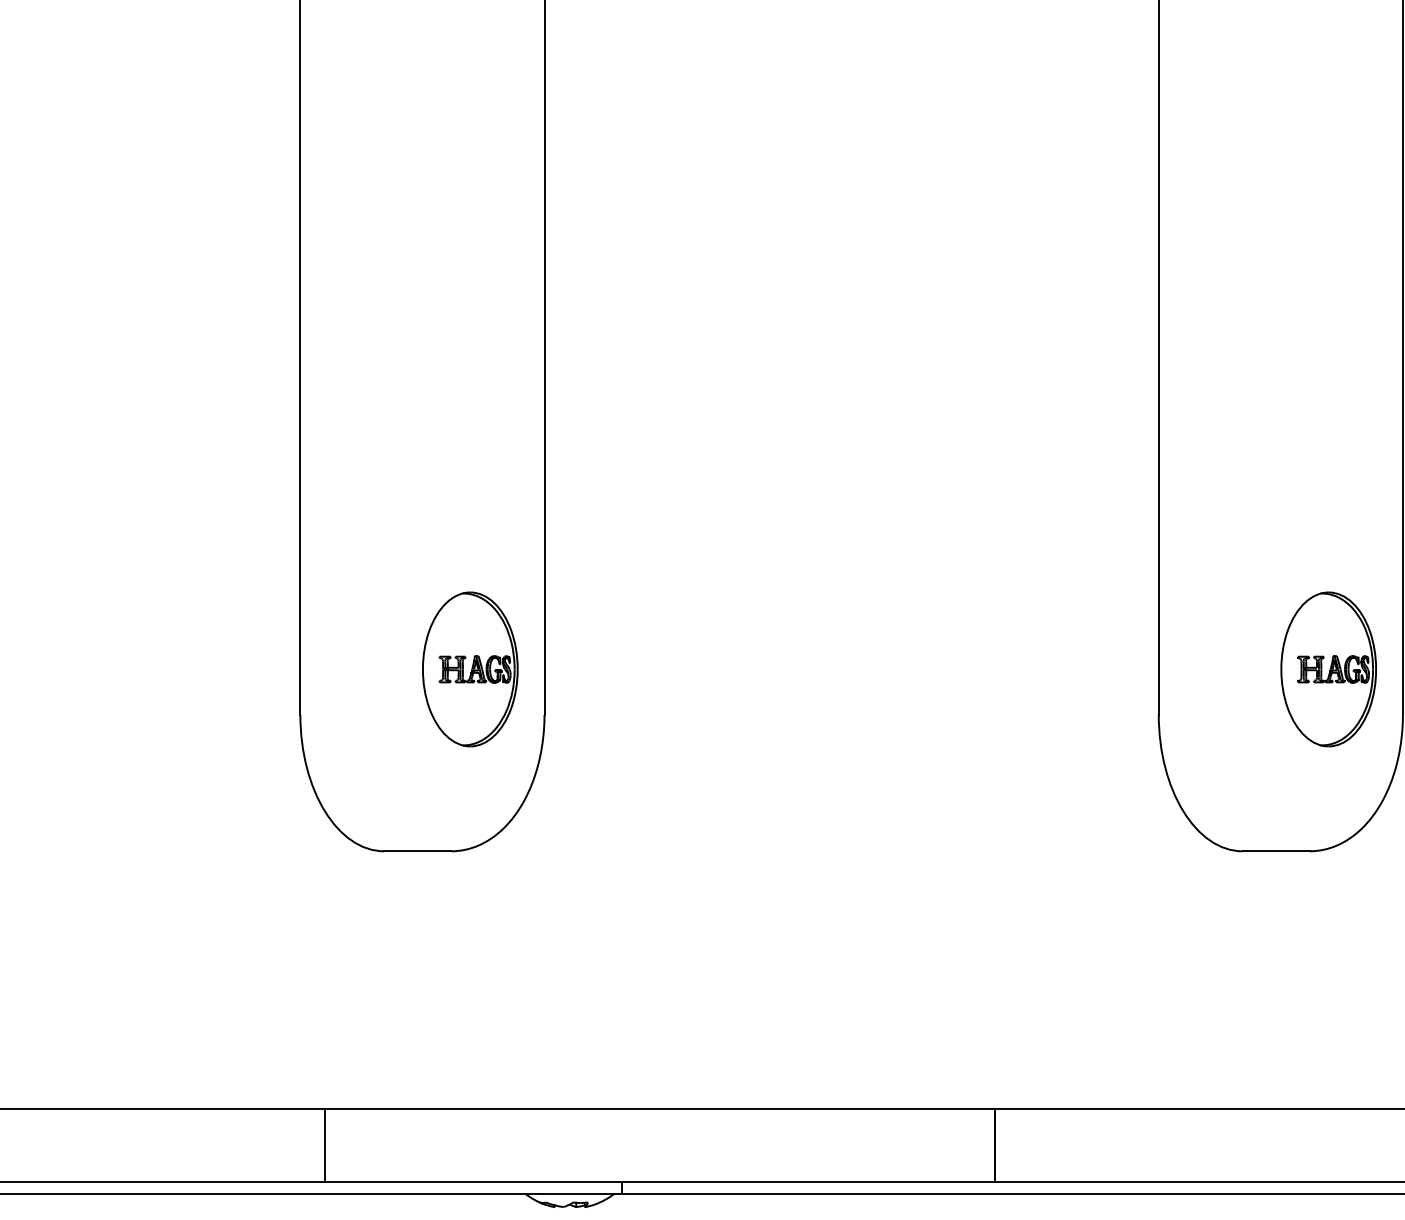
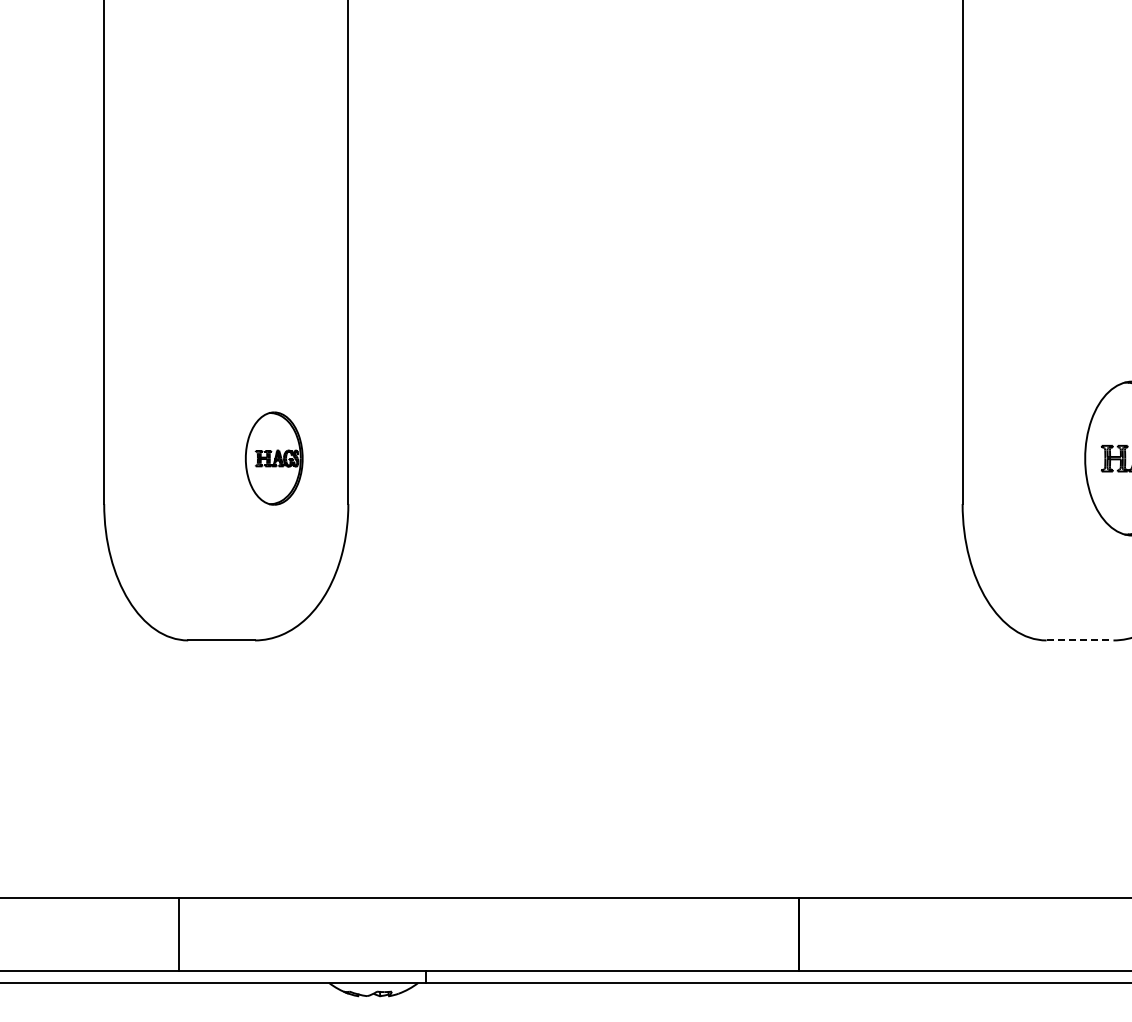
part: (470, 669) -> (274, 458), size x0.6
line: (1276, 851) -> (1080, 640), solid -> dashed
line: (324, 1144) -> (179, 933), moved

